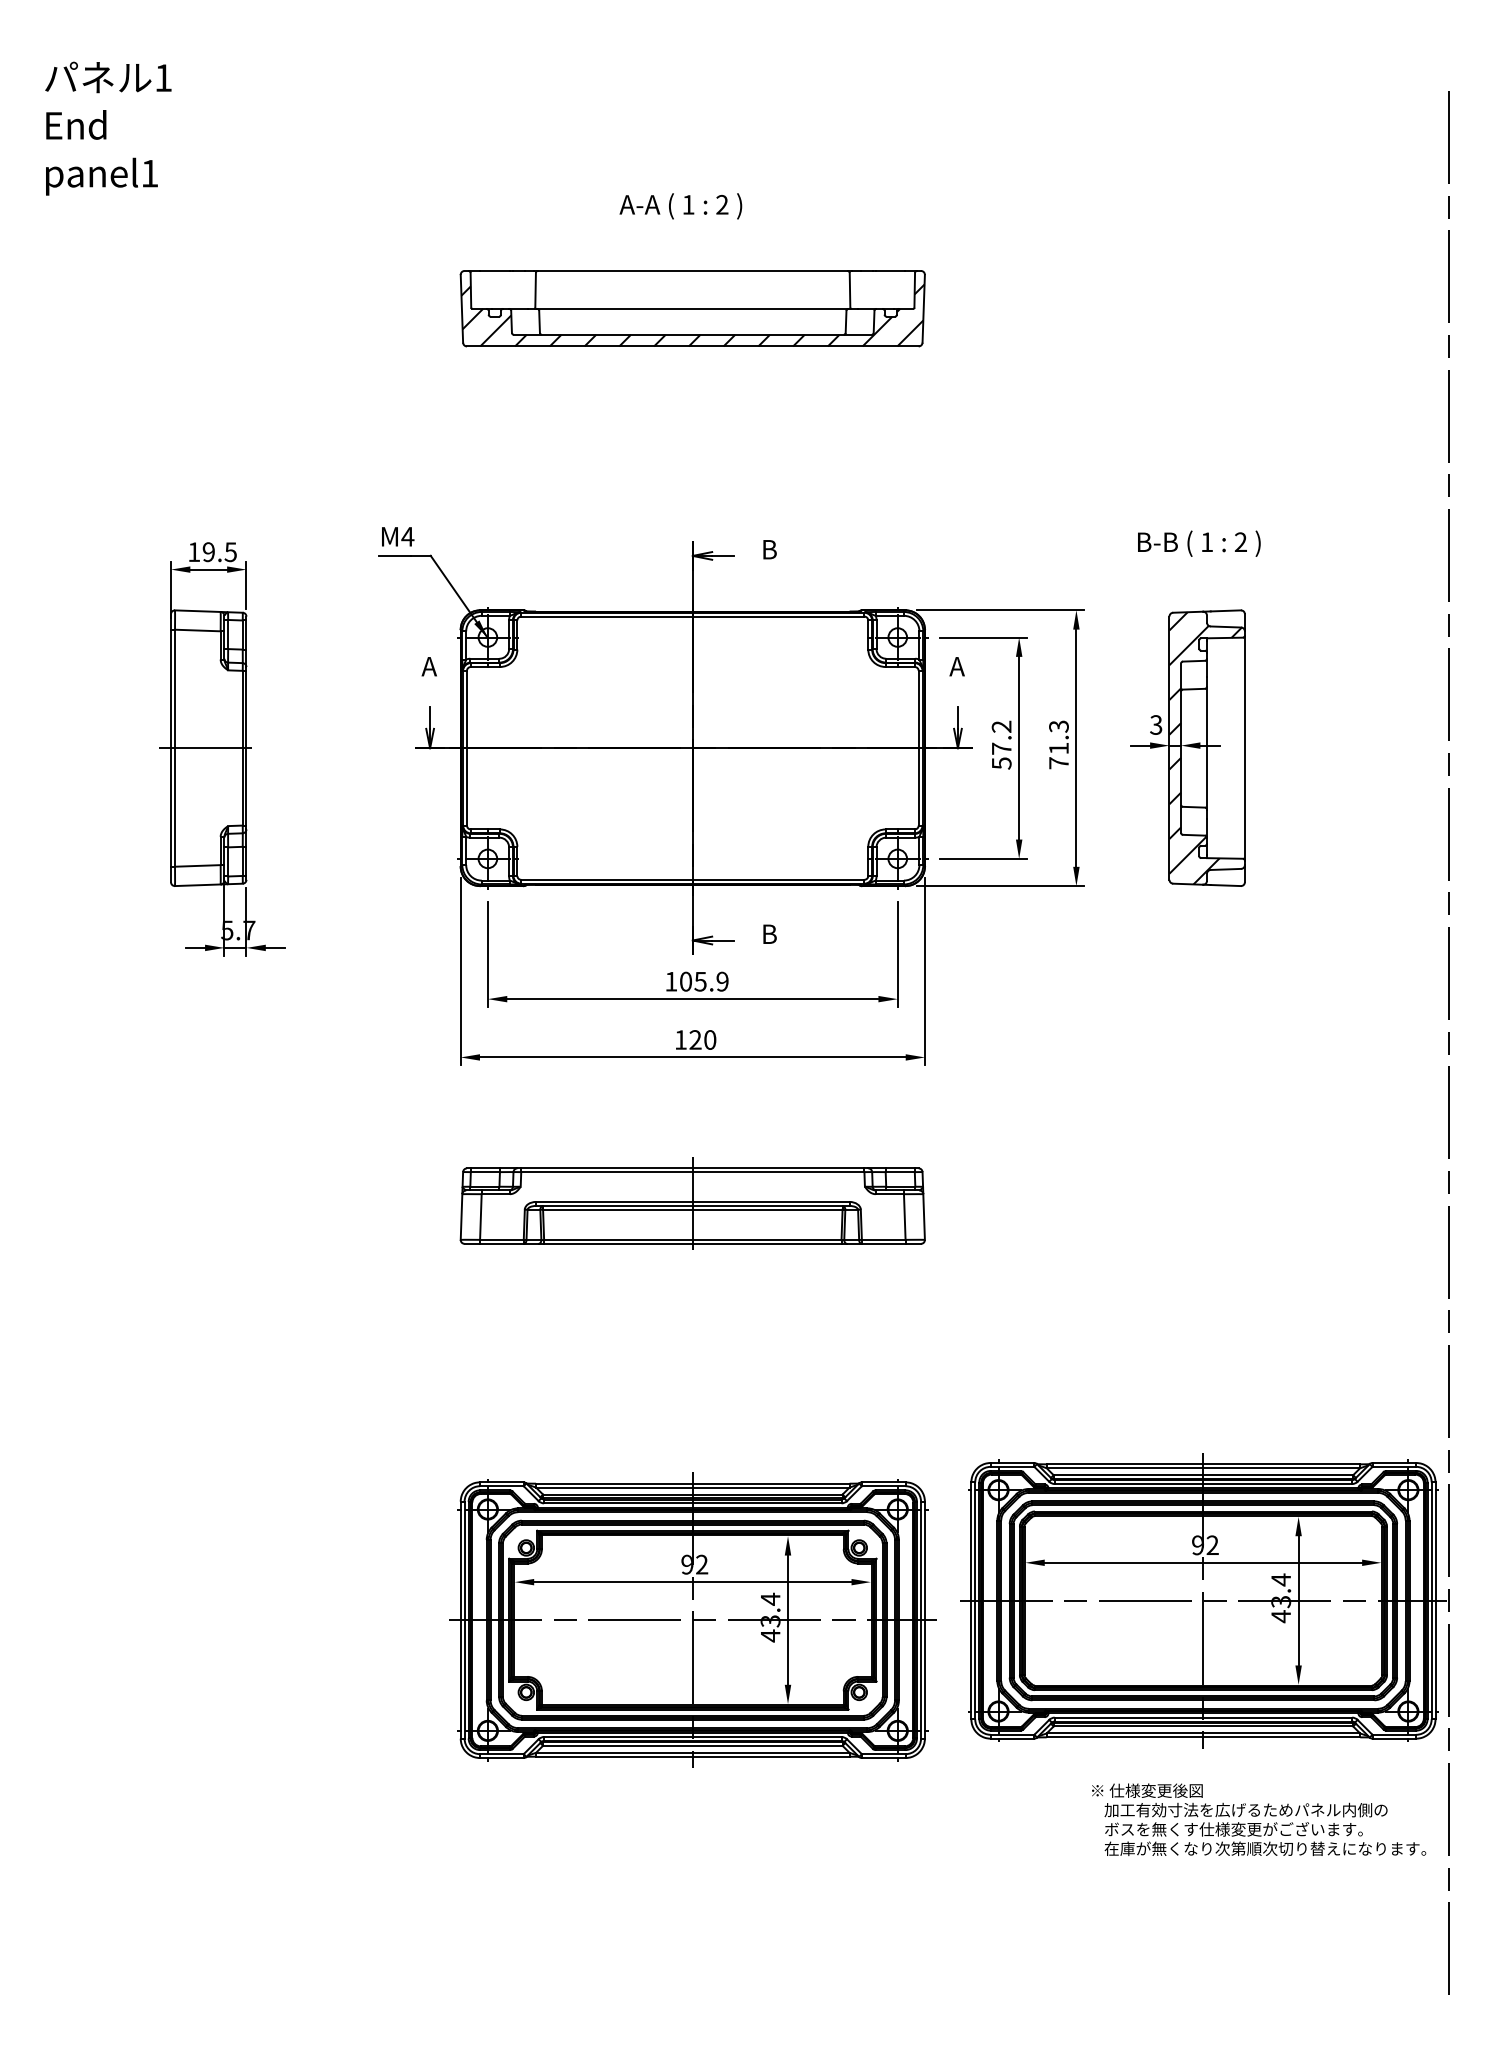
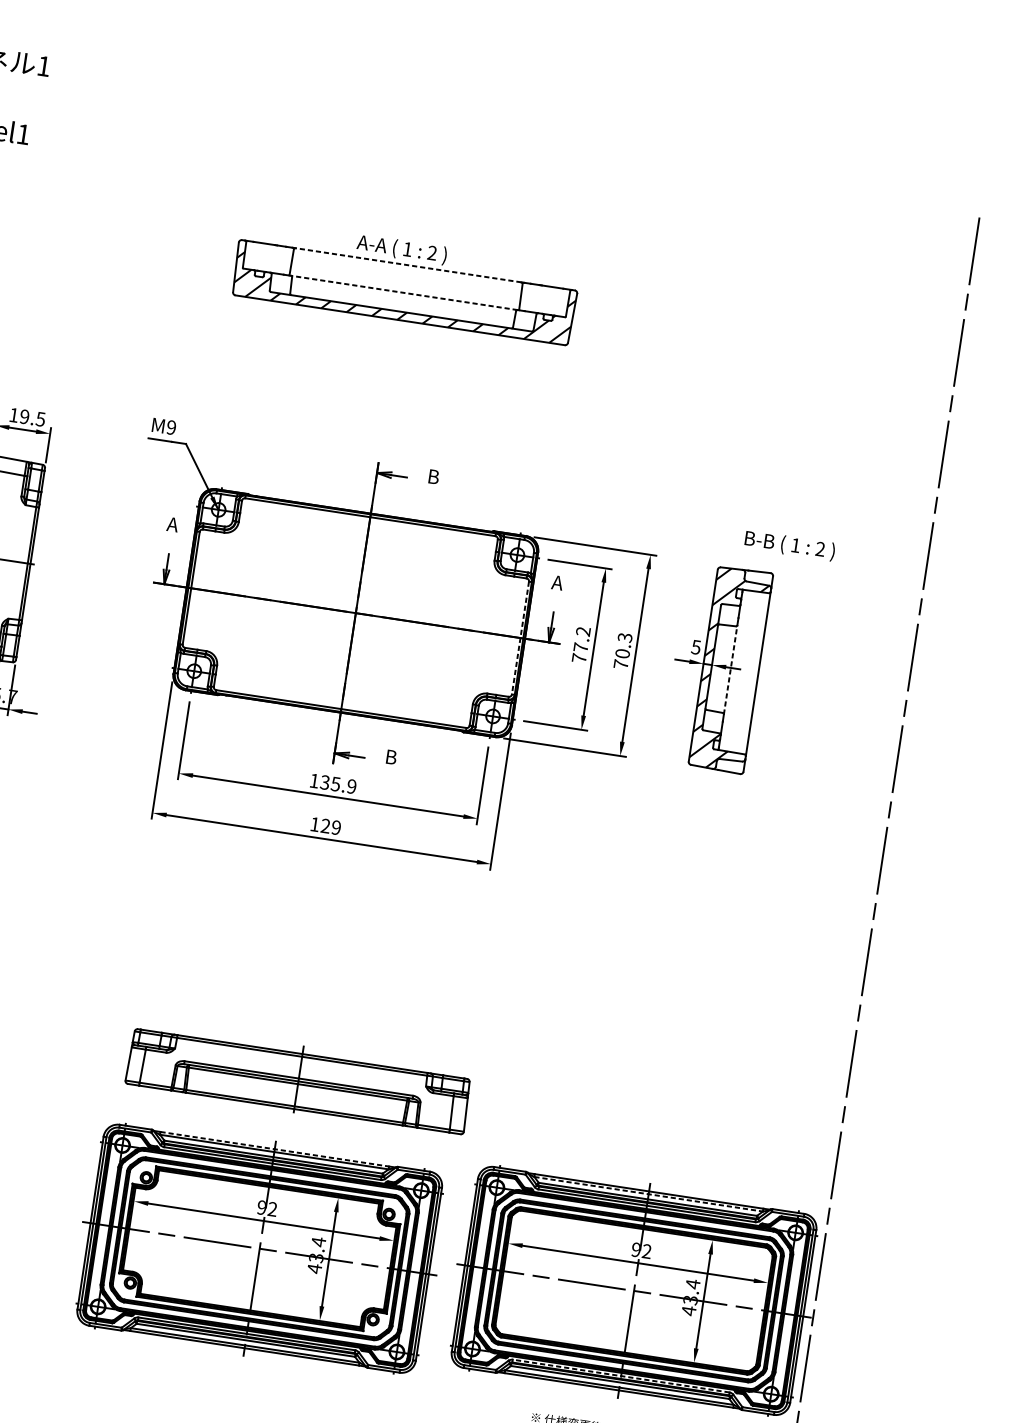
text: (680, 206) -> (401, 249), moved
line: (692, 270) -> (408, 264), solid -> dashed
line: (692, 308) -> (404, 292), solid -> dashed
text: (407, 536) -> (171, 427), M4 -> M9
text: (1199, 543) -> (790, 545), moved
text: (1156, 724) -> (696, 646), 3 -> 5
line: (1207, 747) -> (731, 669), solid -> dashed
line: (918, 748) -> (520, 638), solid -> dashed
text: (1058, 748) -> (622, 653), 71.3 -> 70.3
text: (1001, 763) -> (579, 658), 57.2 -> 77.2
text: (685, 981) -> (324, 782), 105.9 -> 135.9
text: (710, 1039) -> (336, 827), 120 -> 129
part: (692, 1203) -> (298, 1079), moved
line: (1203, 1468) -> (648, 1194), solid -> dashed
line: (692, 1483) -> (274, 1149), solid -> dashed
line: (1203, 1717) -> (621, 1375), solid -> dashed

